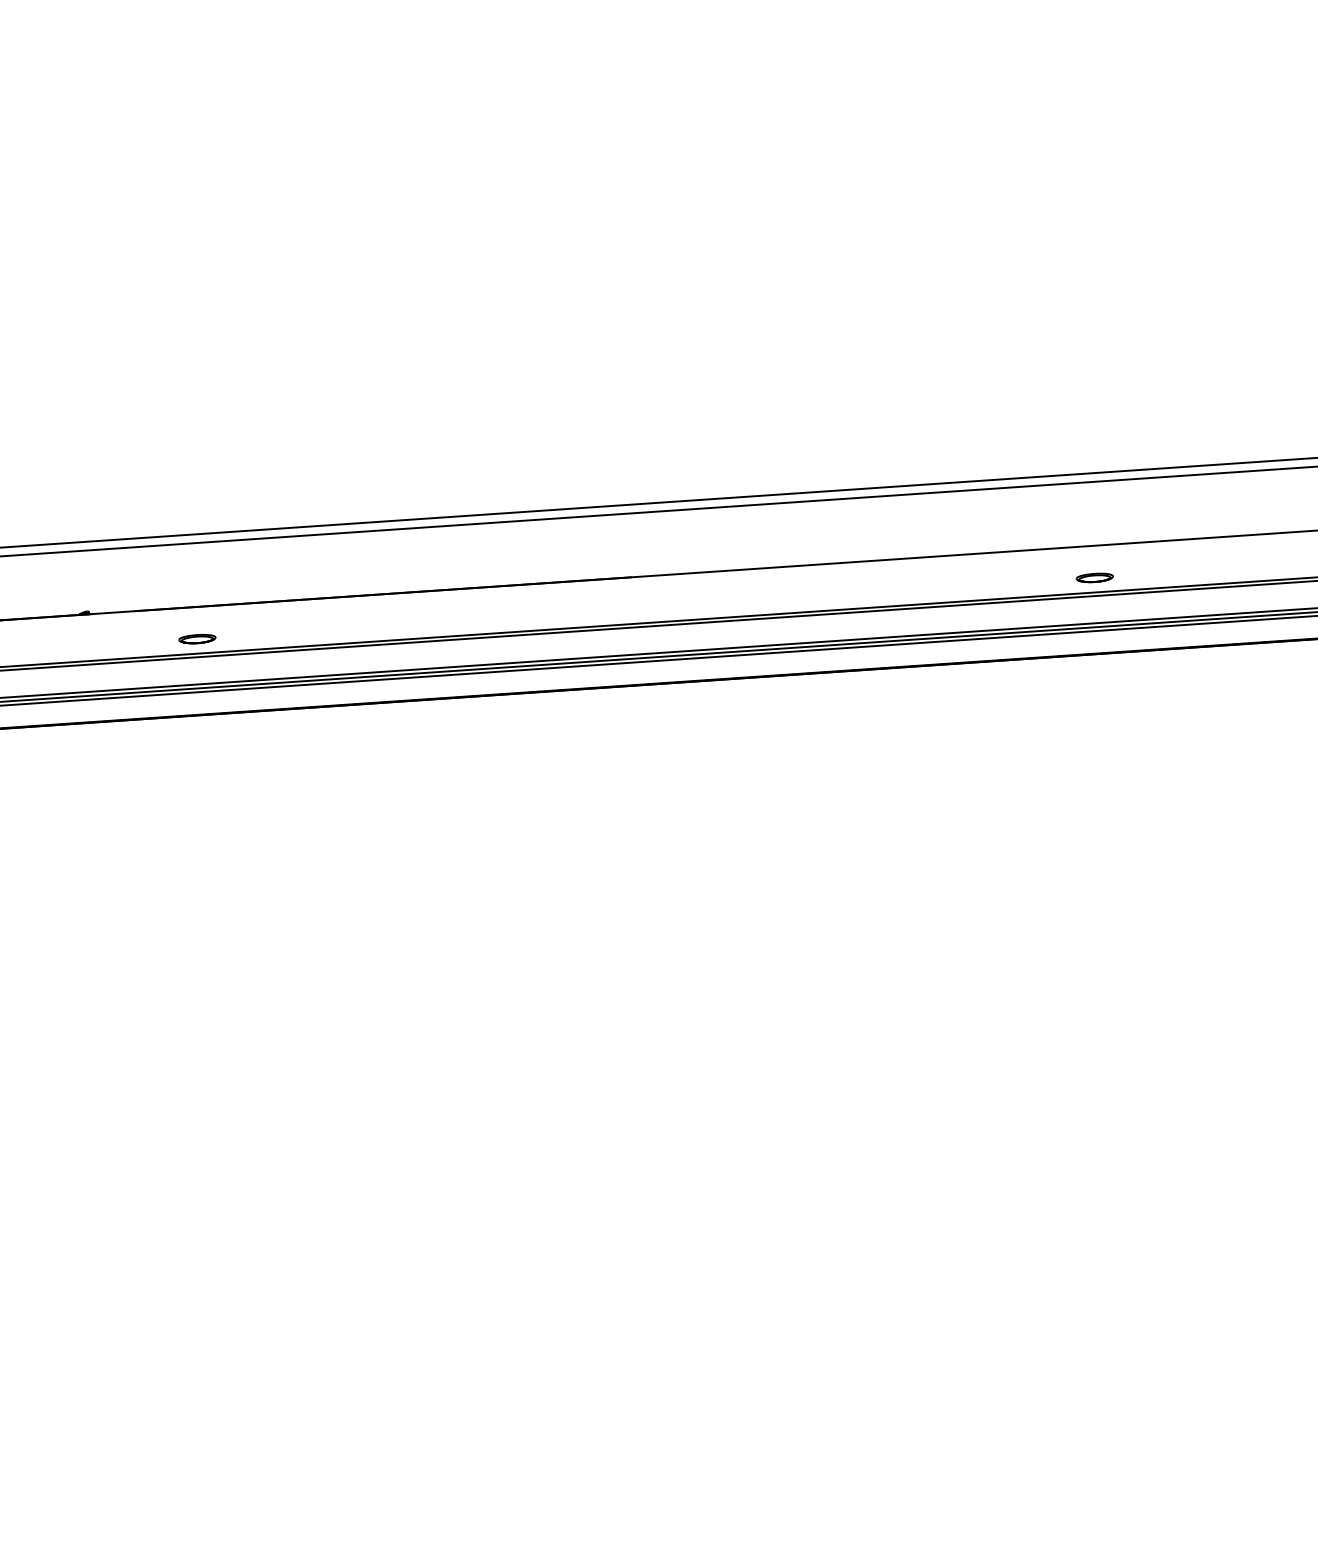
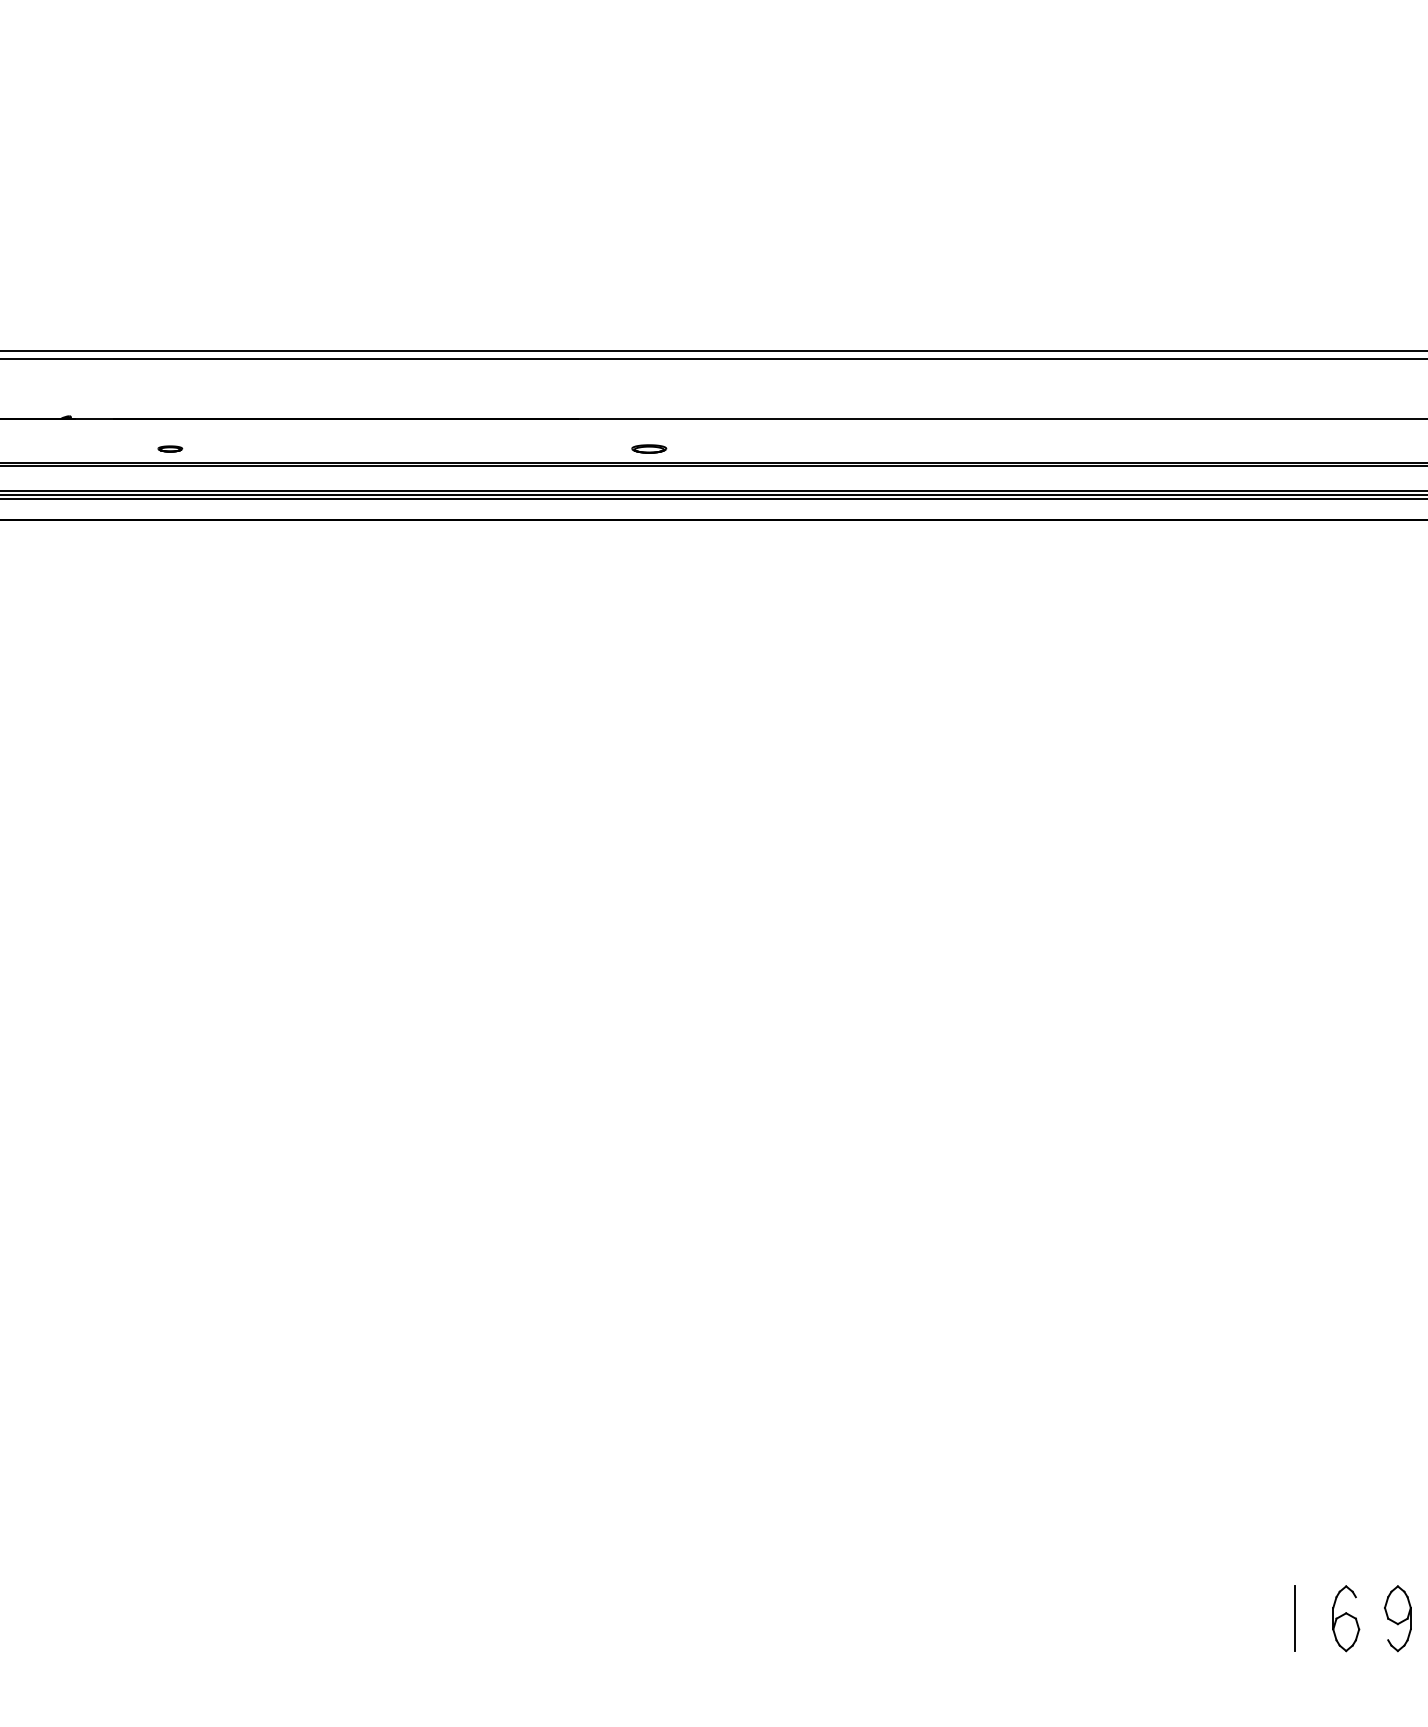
part: (1095, 577) -> (649, 448), moved
part: (197, 638) -> (170, 448), size x0.7

